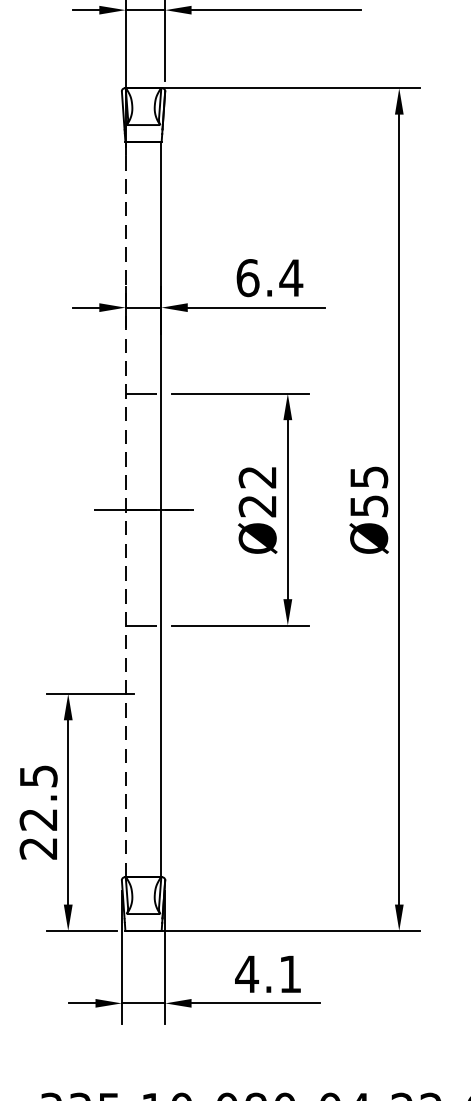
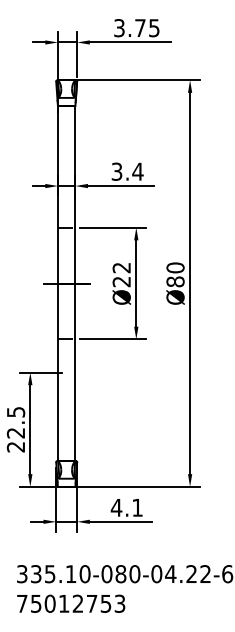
text: (246, 277) -> (116, 171), 6.4 -> 3.4
text: (369, 490) -> (175, 274), Ø55 -> Ø80
line: (126, 509) -> (58, 283), dashed -> solid

